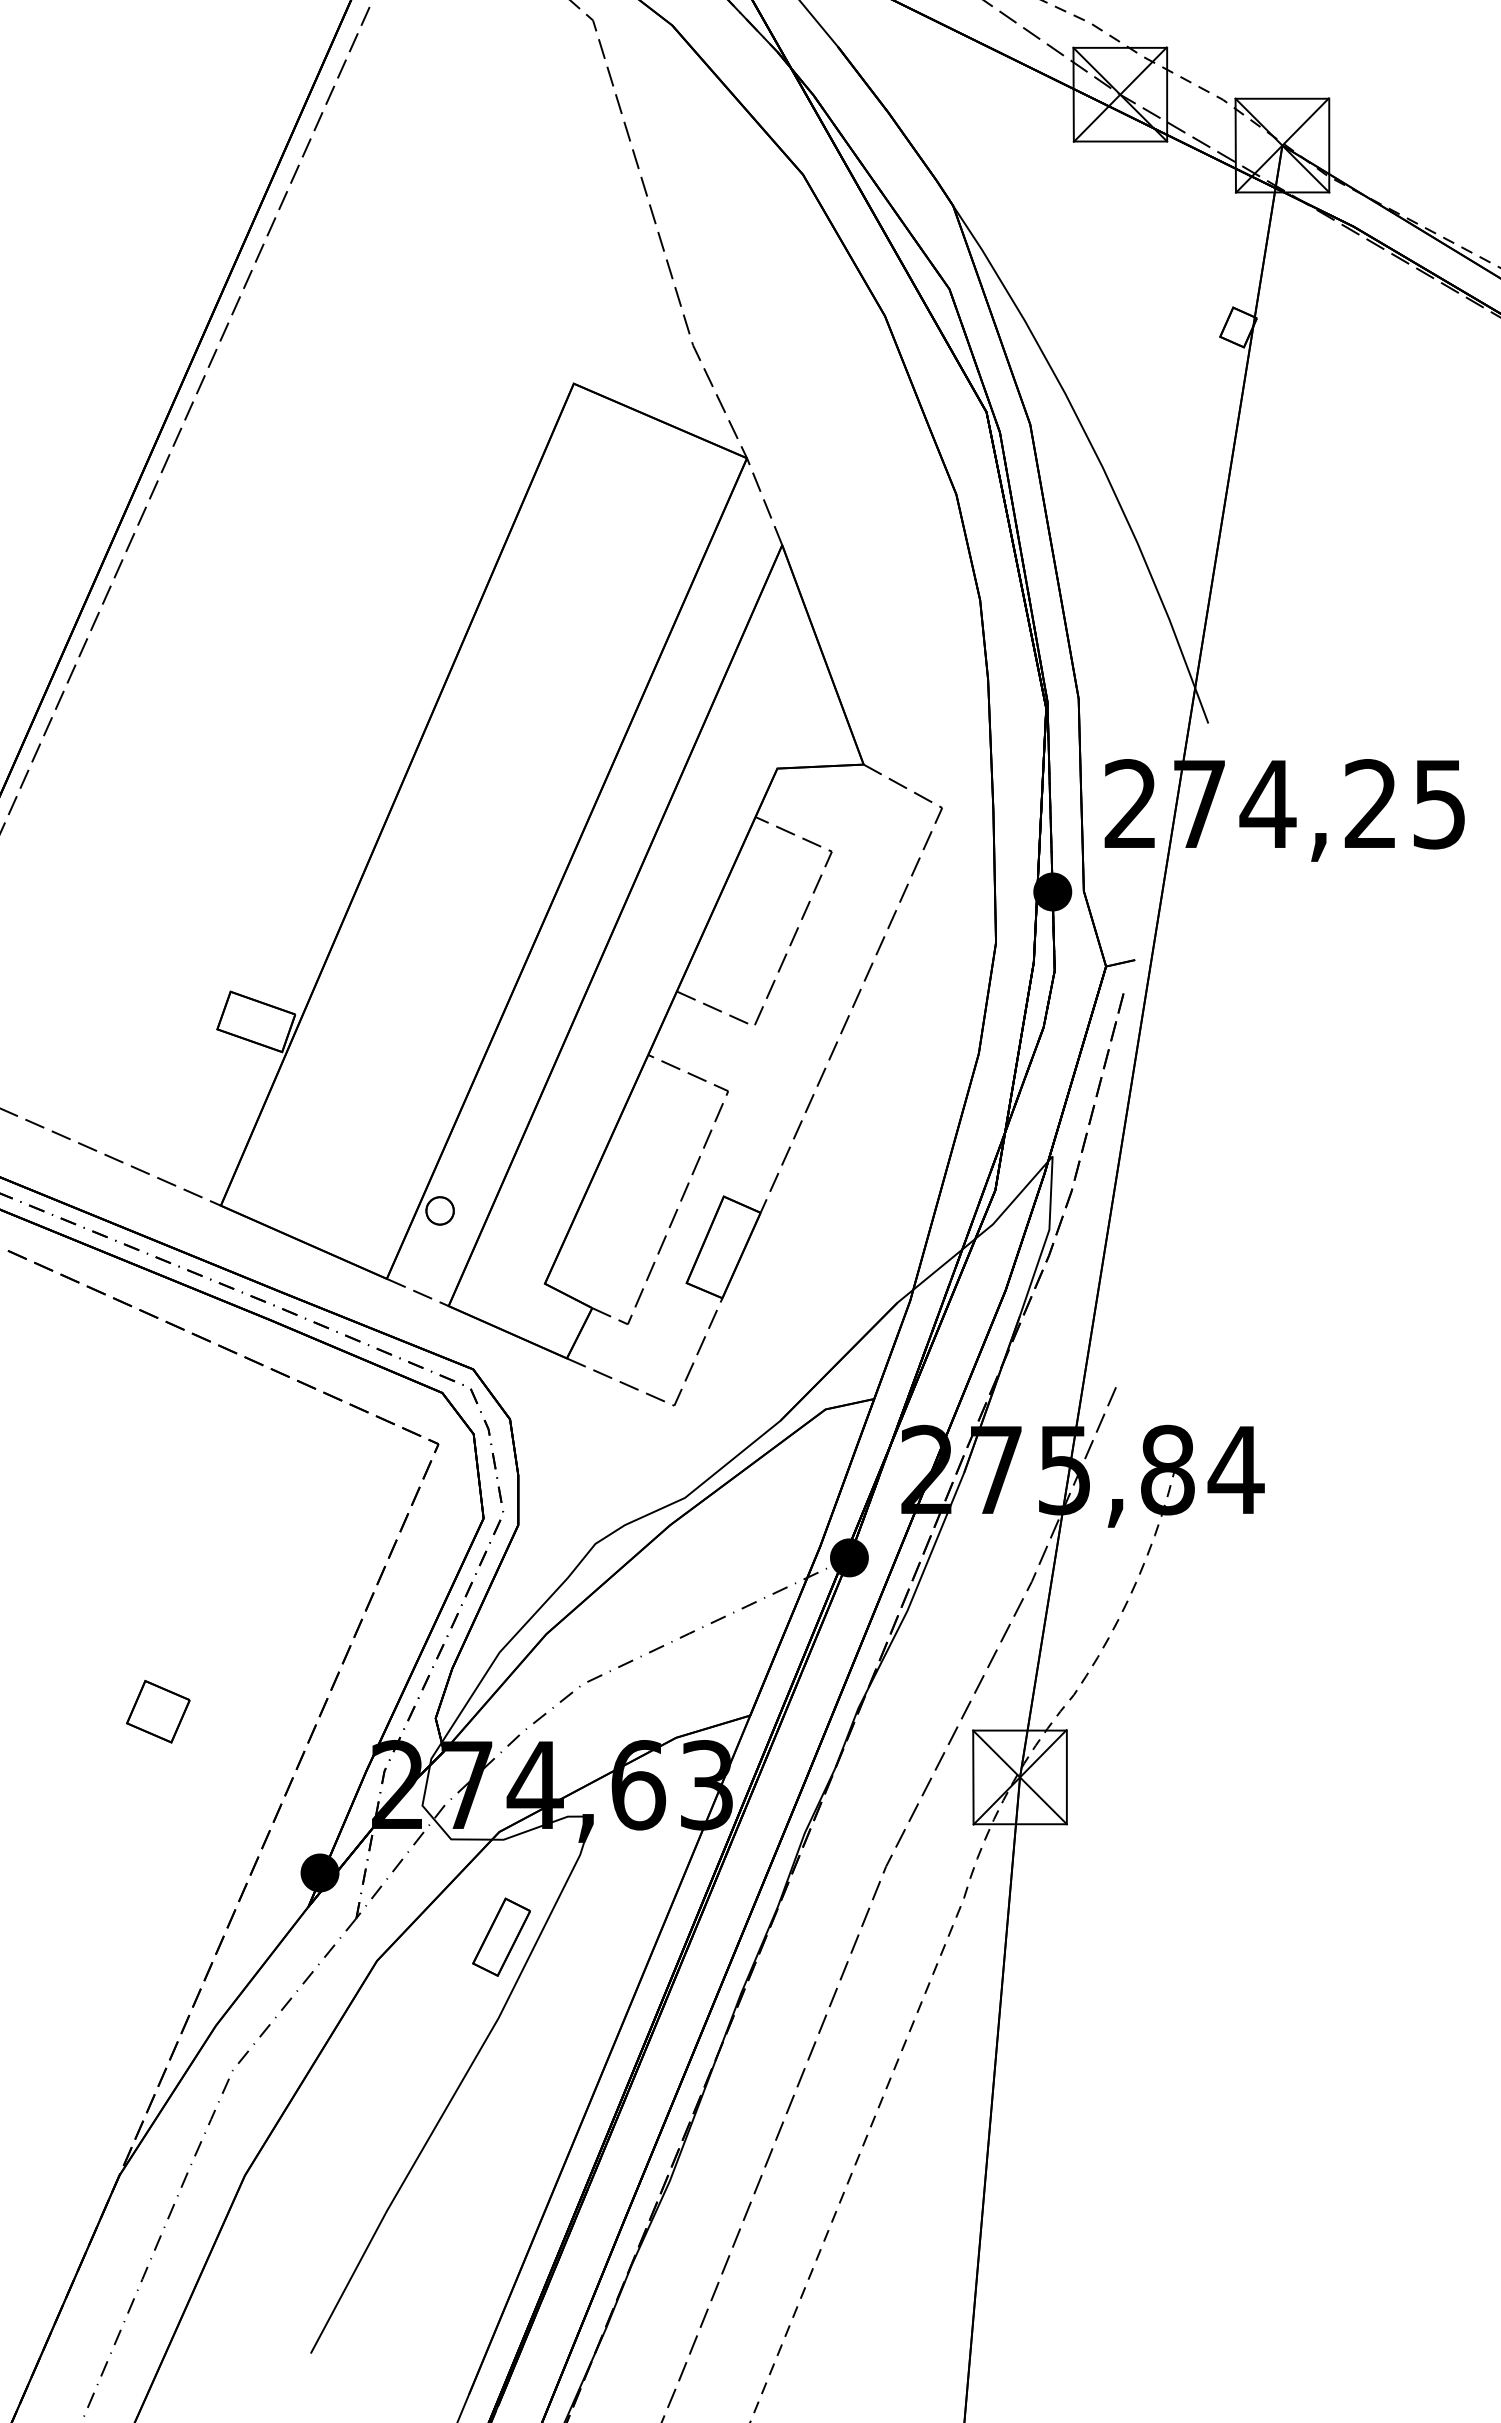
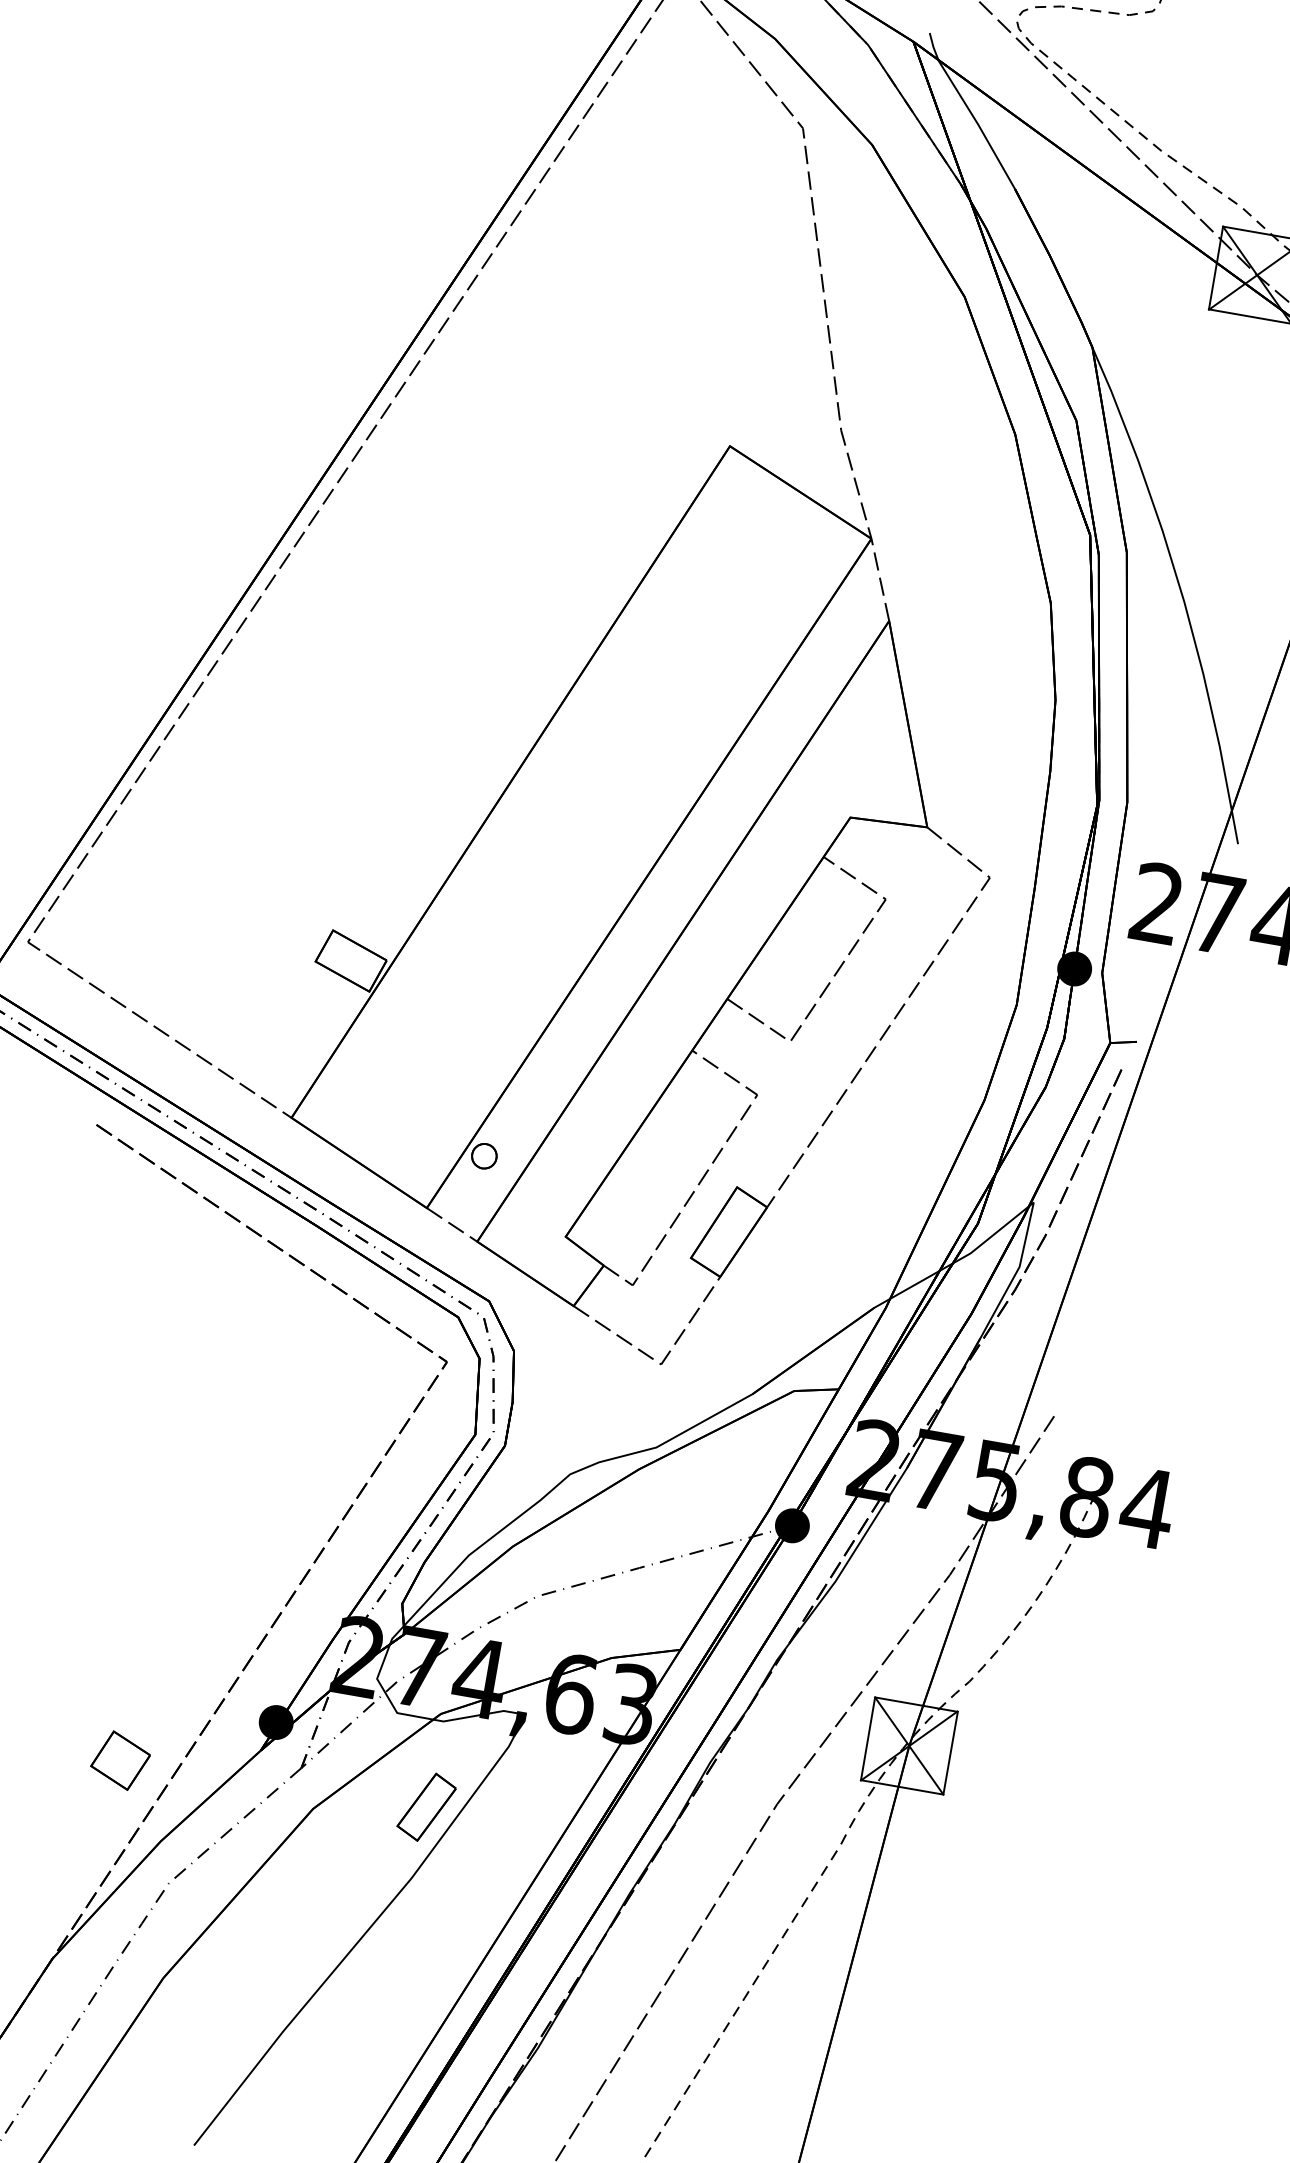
part: (158, 1711) -> (120, 1760), moved

